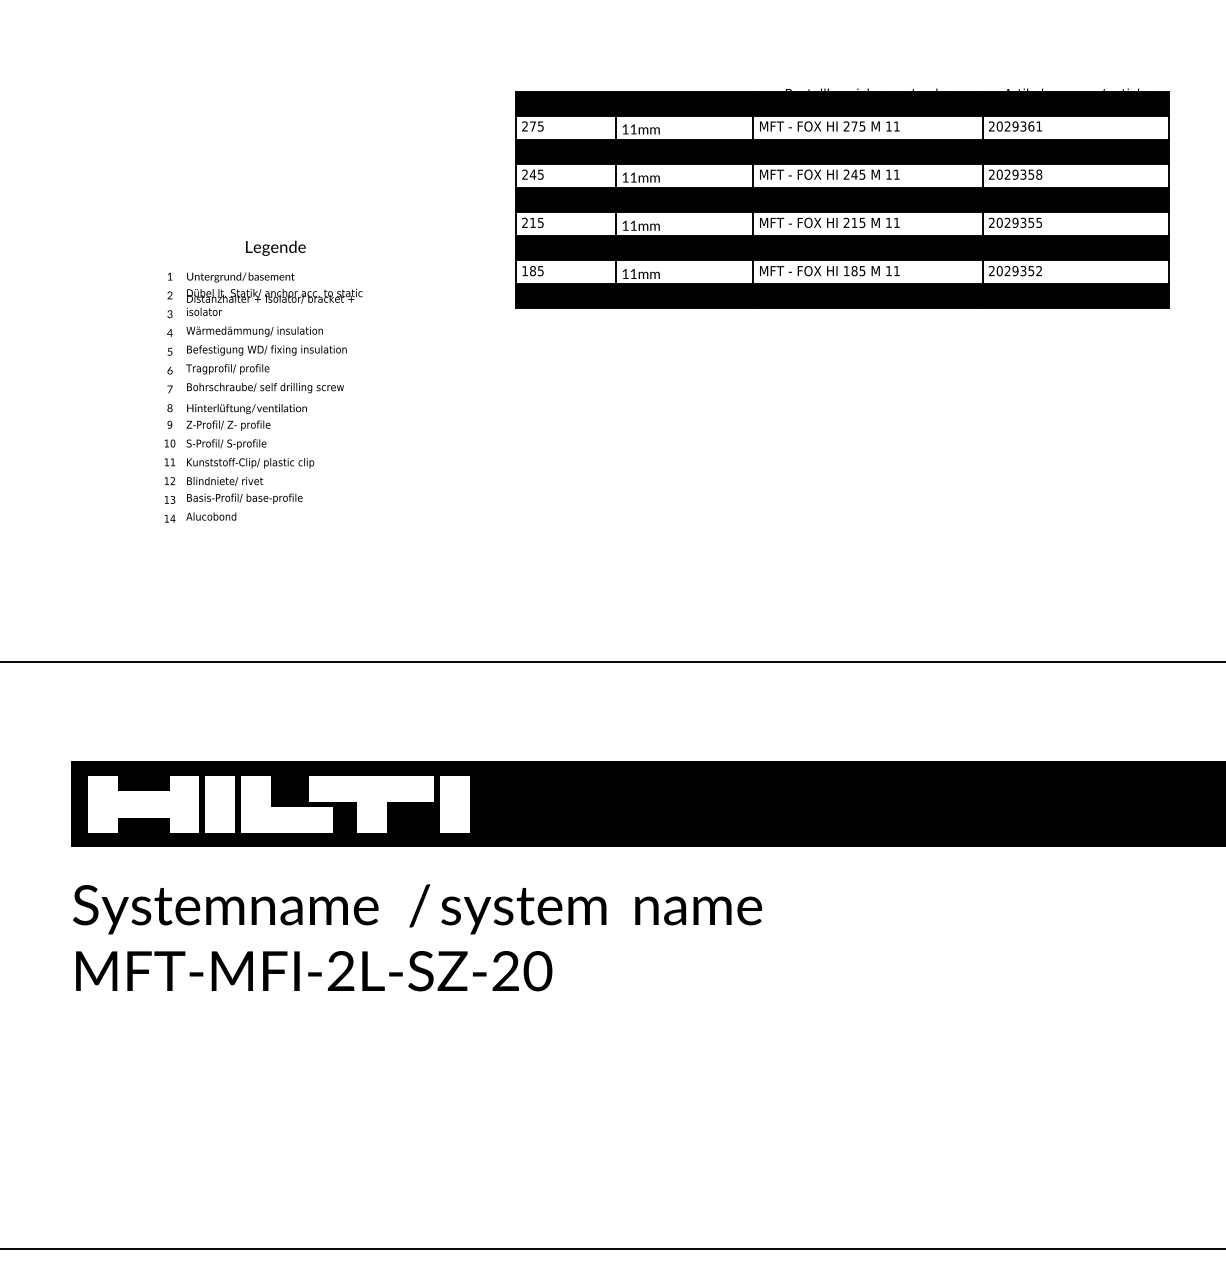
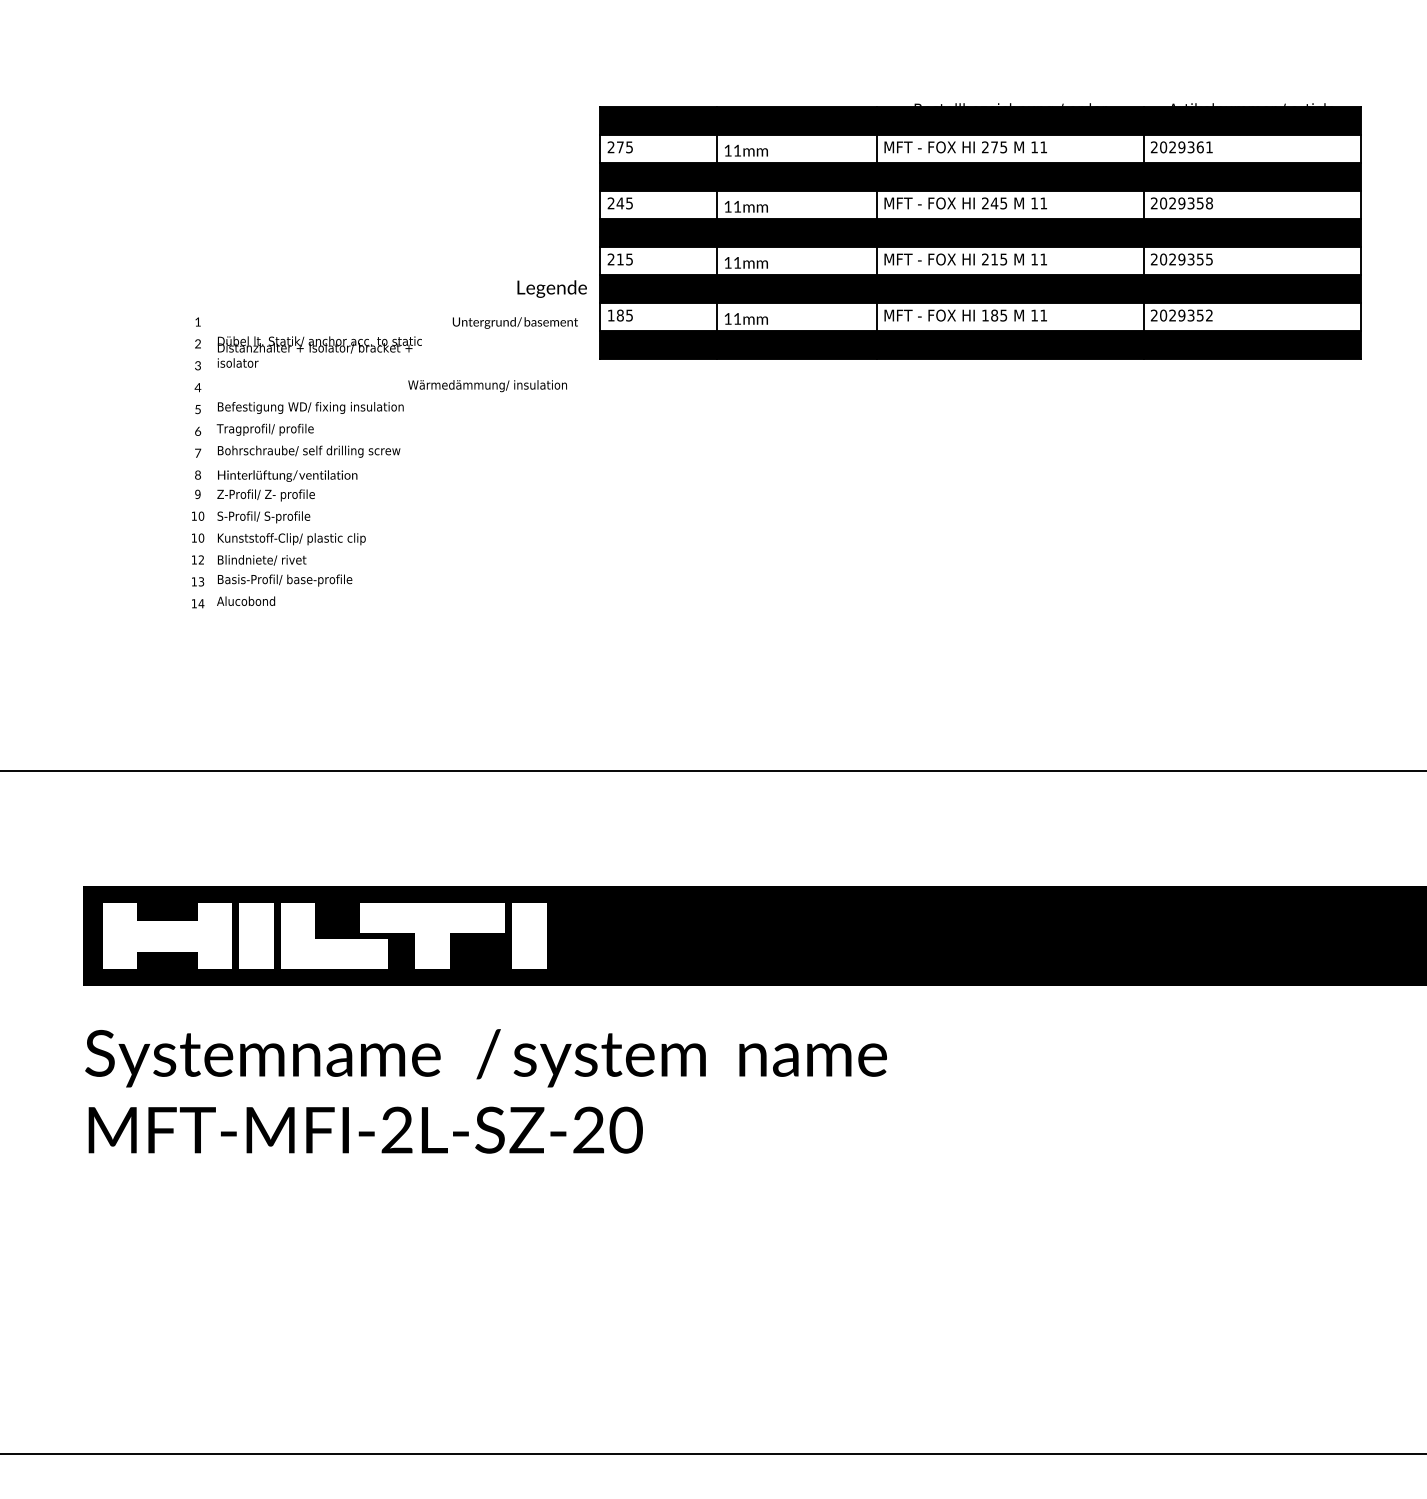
text: (275, 247) -> (551, 288), moved
text: (240, 277) -> (514, 322), moved
text: (254, 332) -> (487, 386), moved
text: (172, 461) -> (201, 537), 11 -> 10

